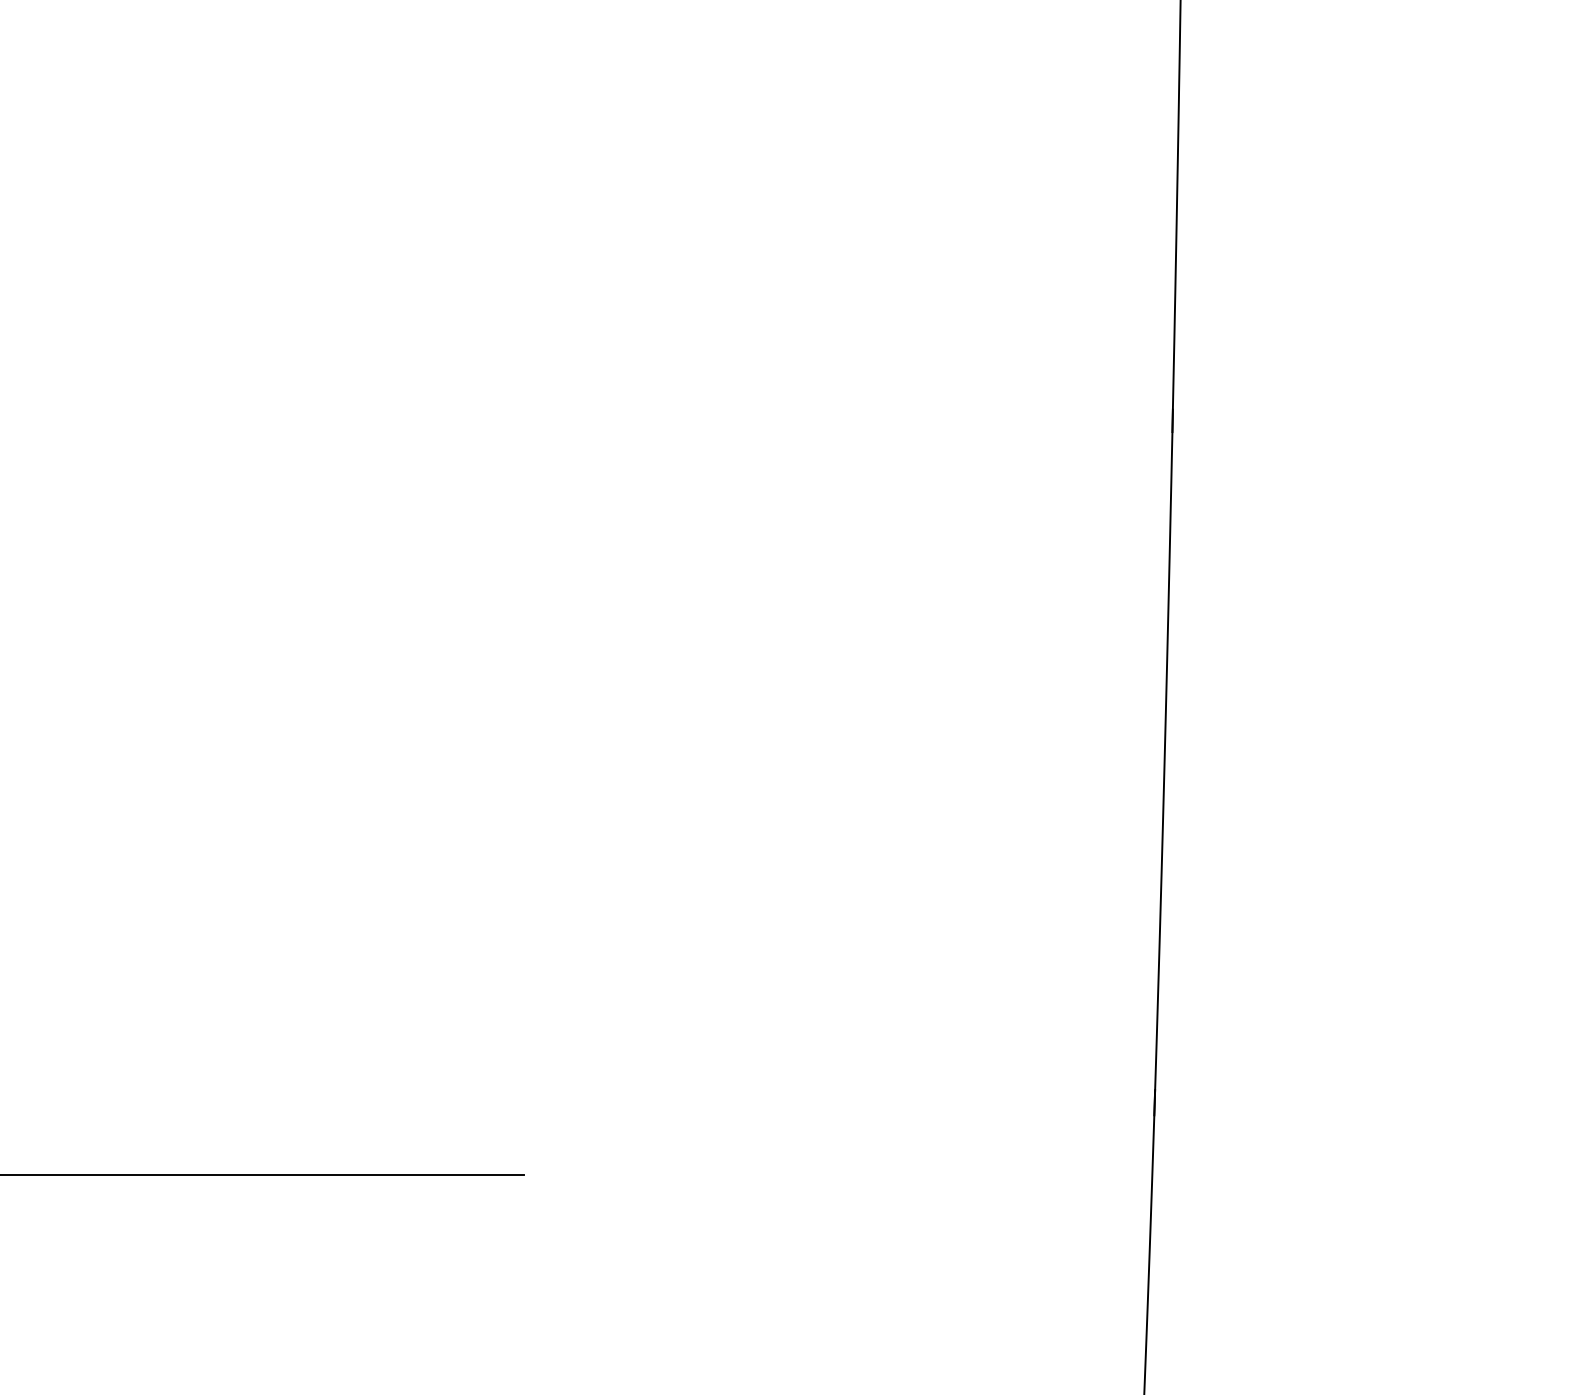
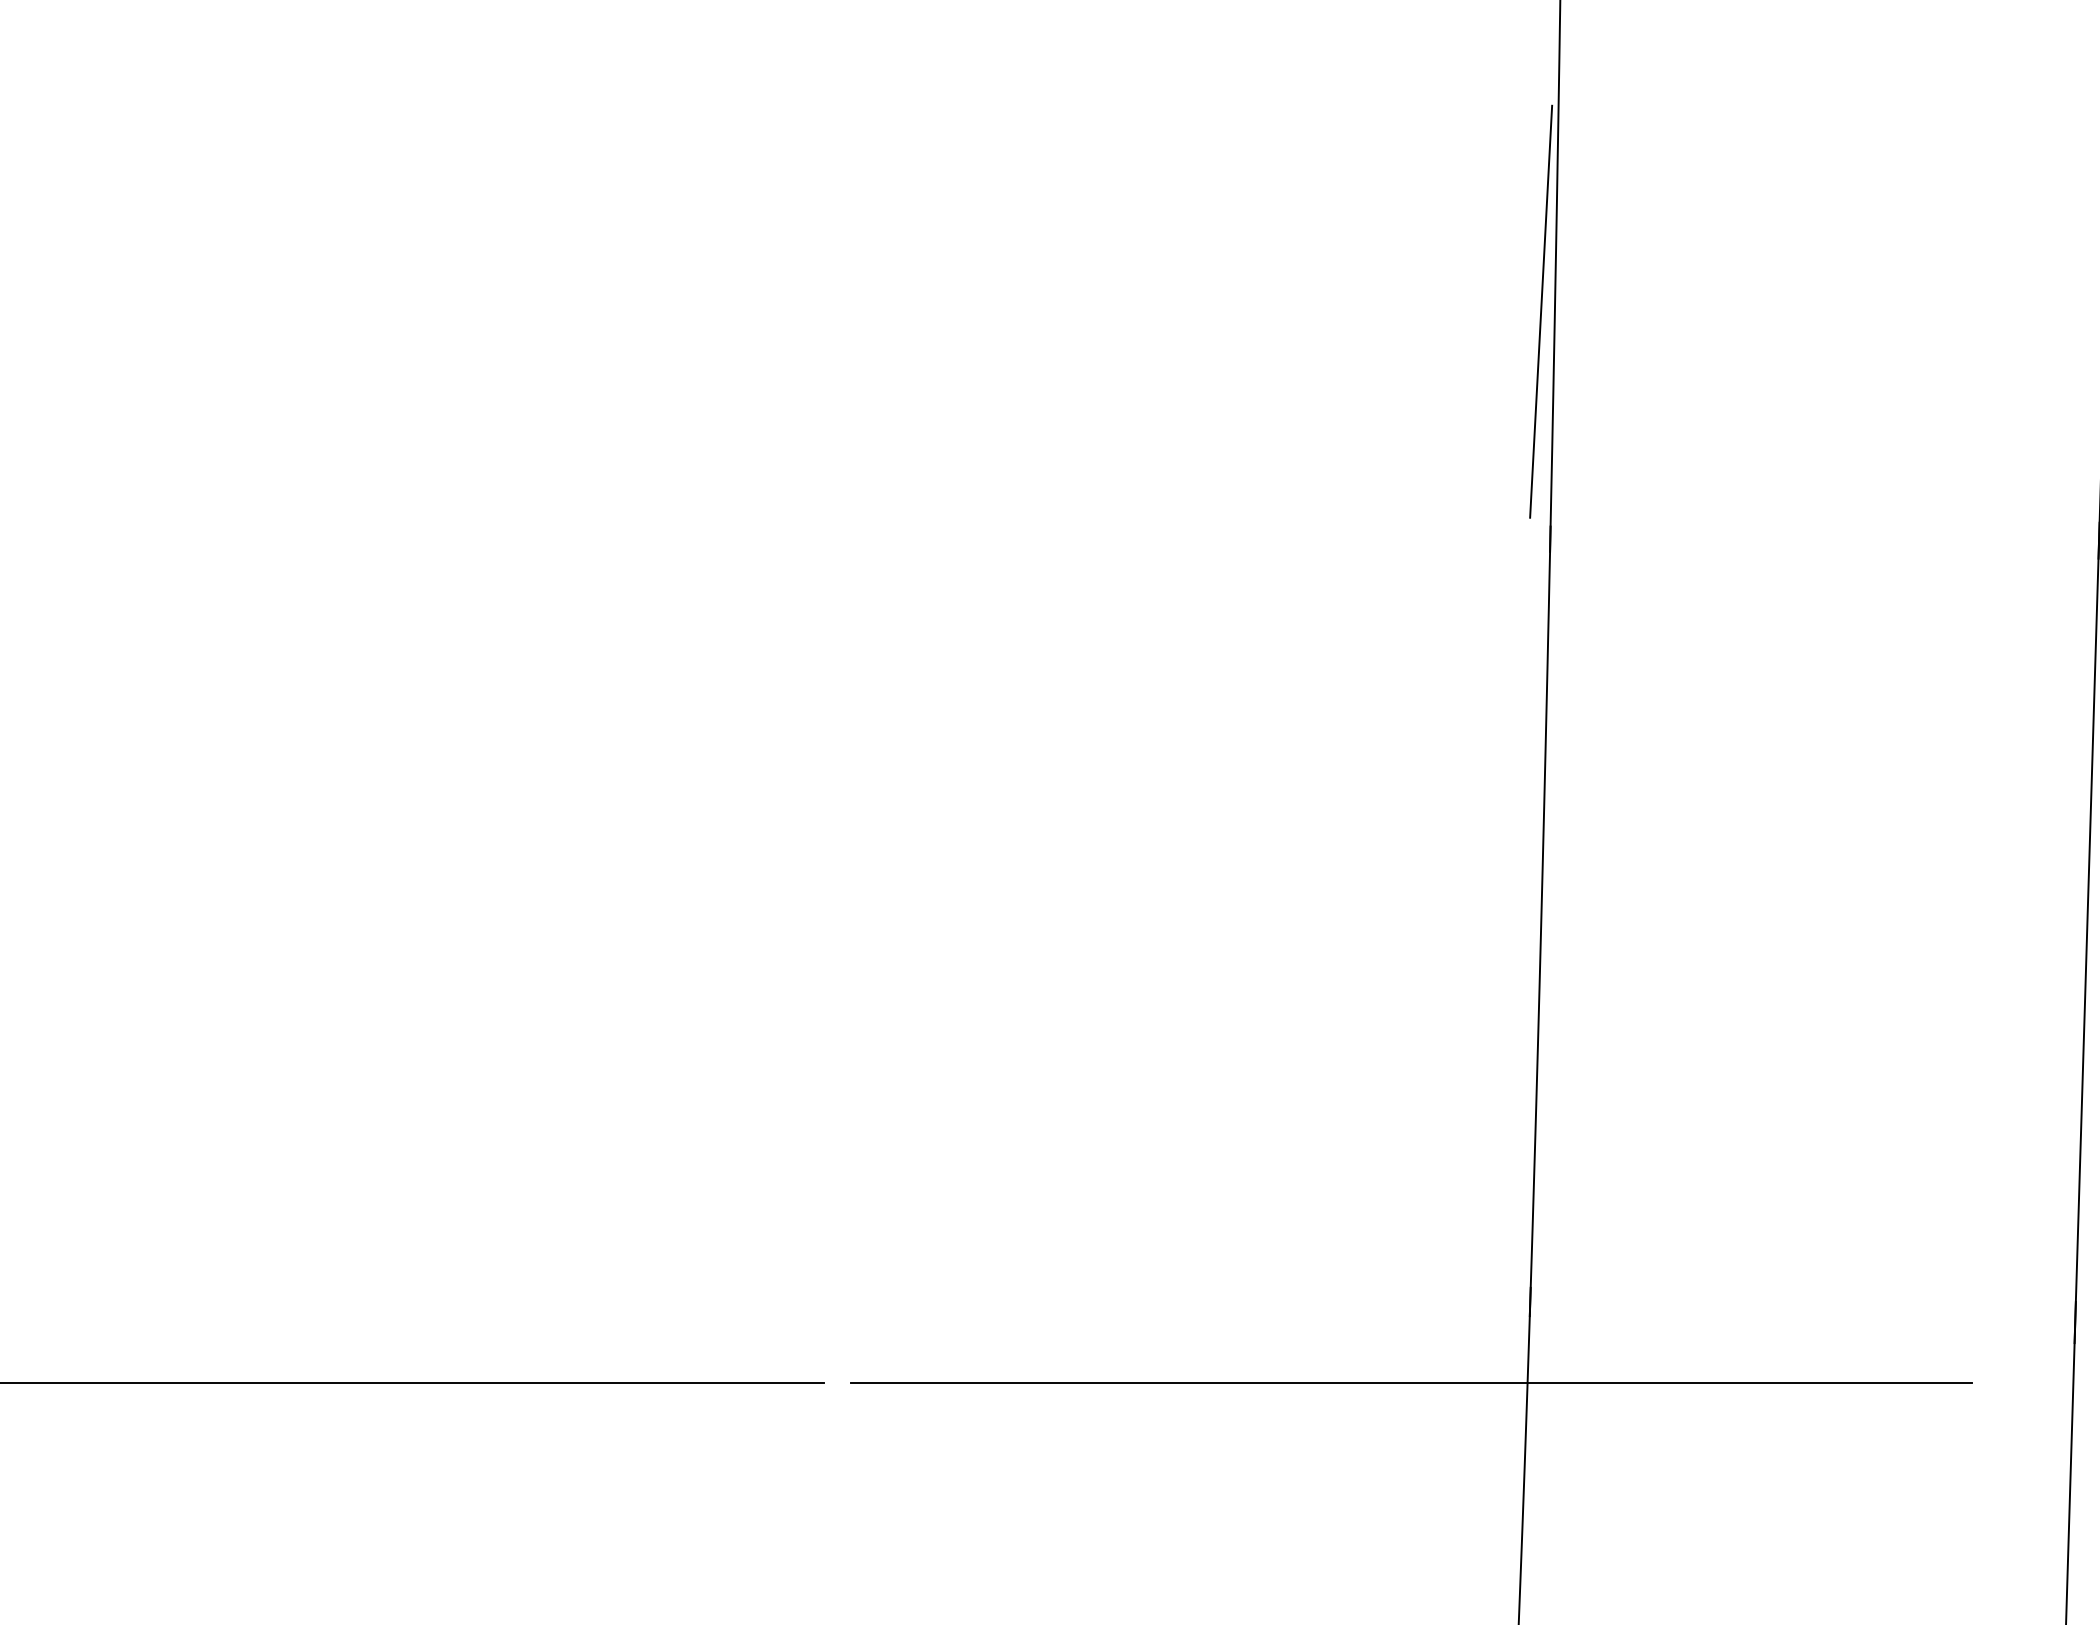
line: (1164, 217) -> (1541, 311), added
line: (1047, 1174) -> (1410, 1382), added

